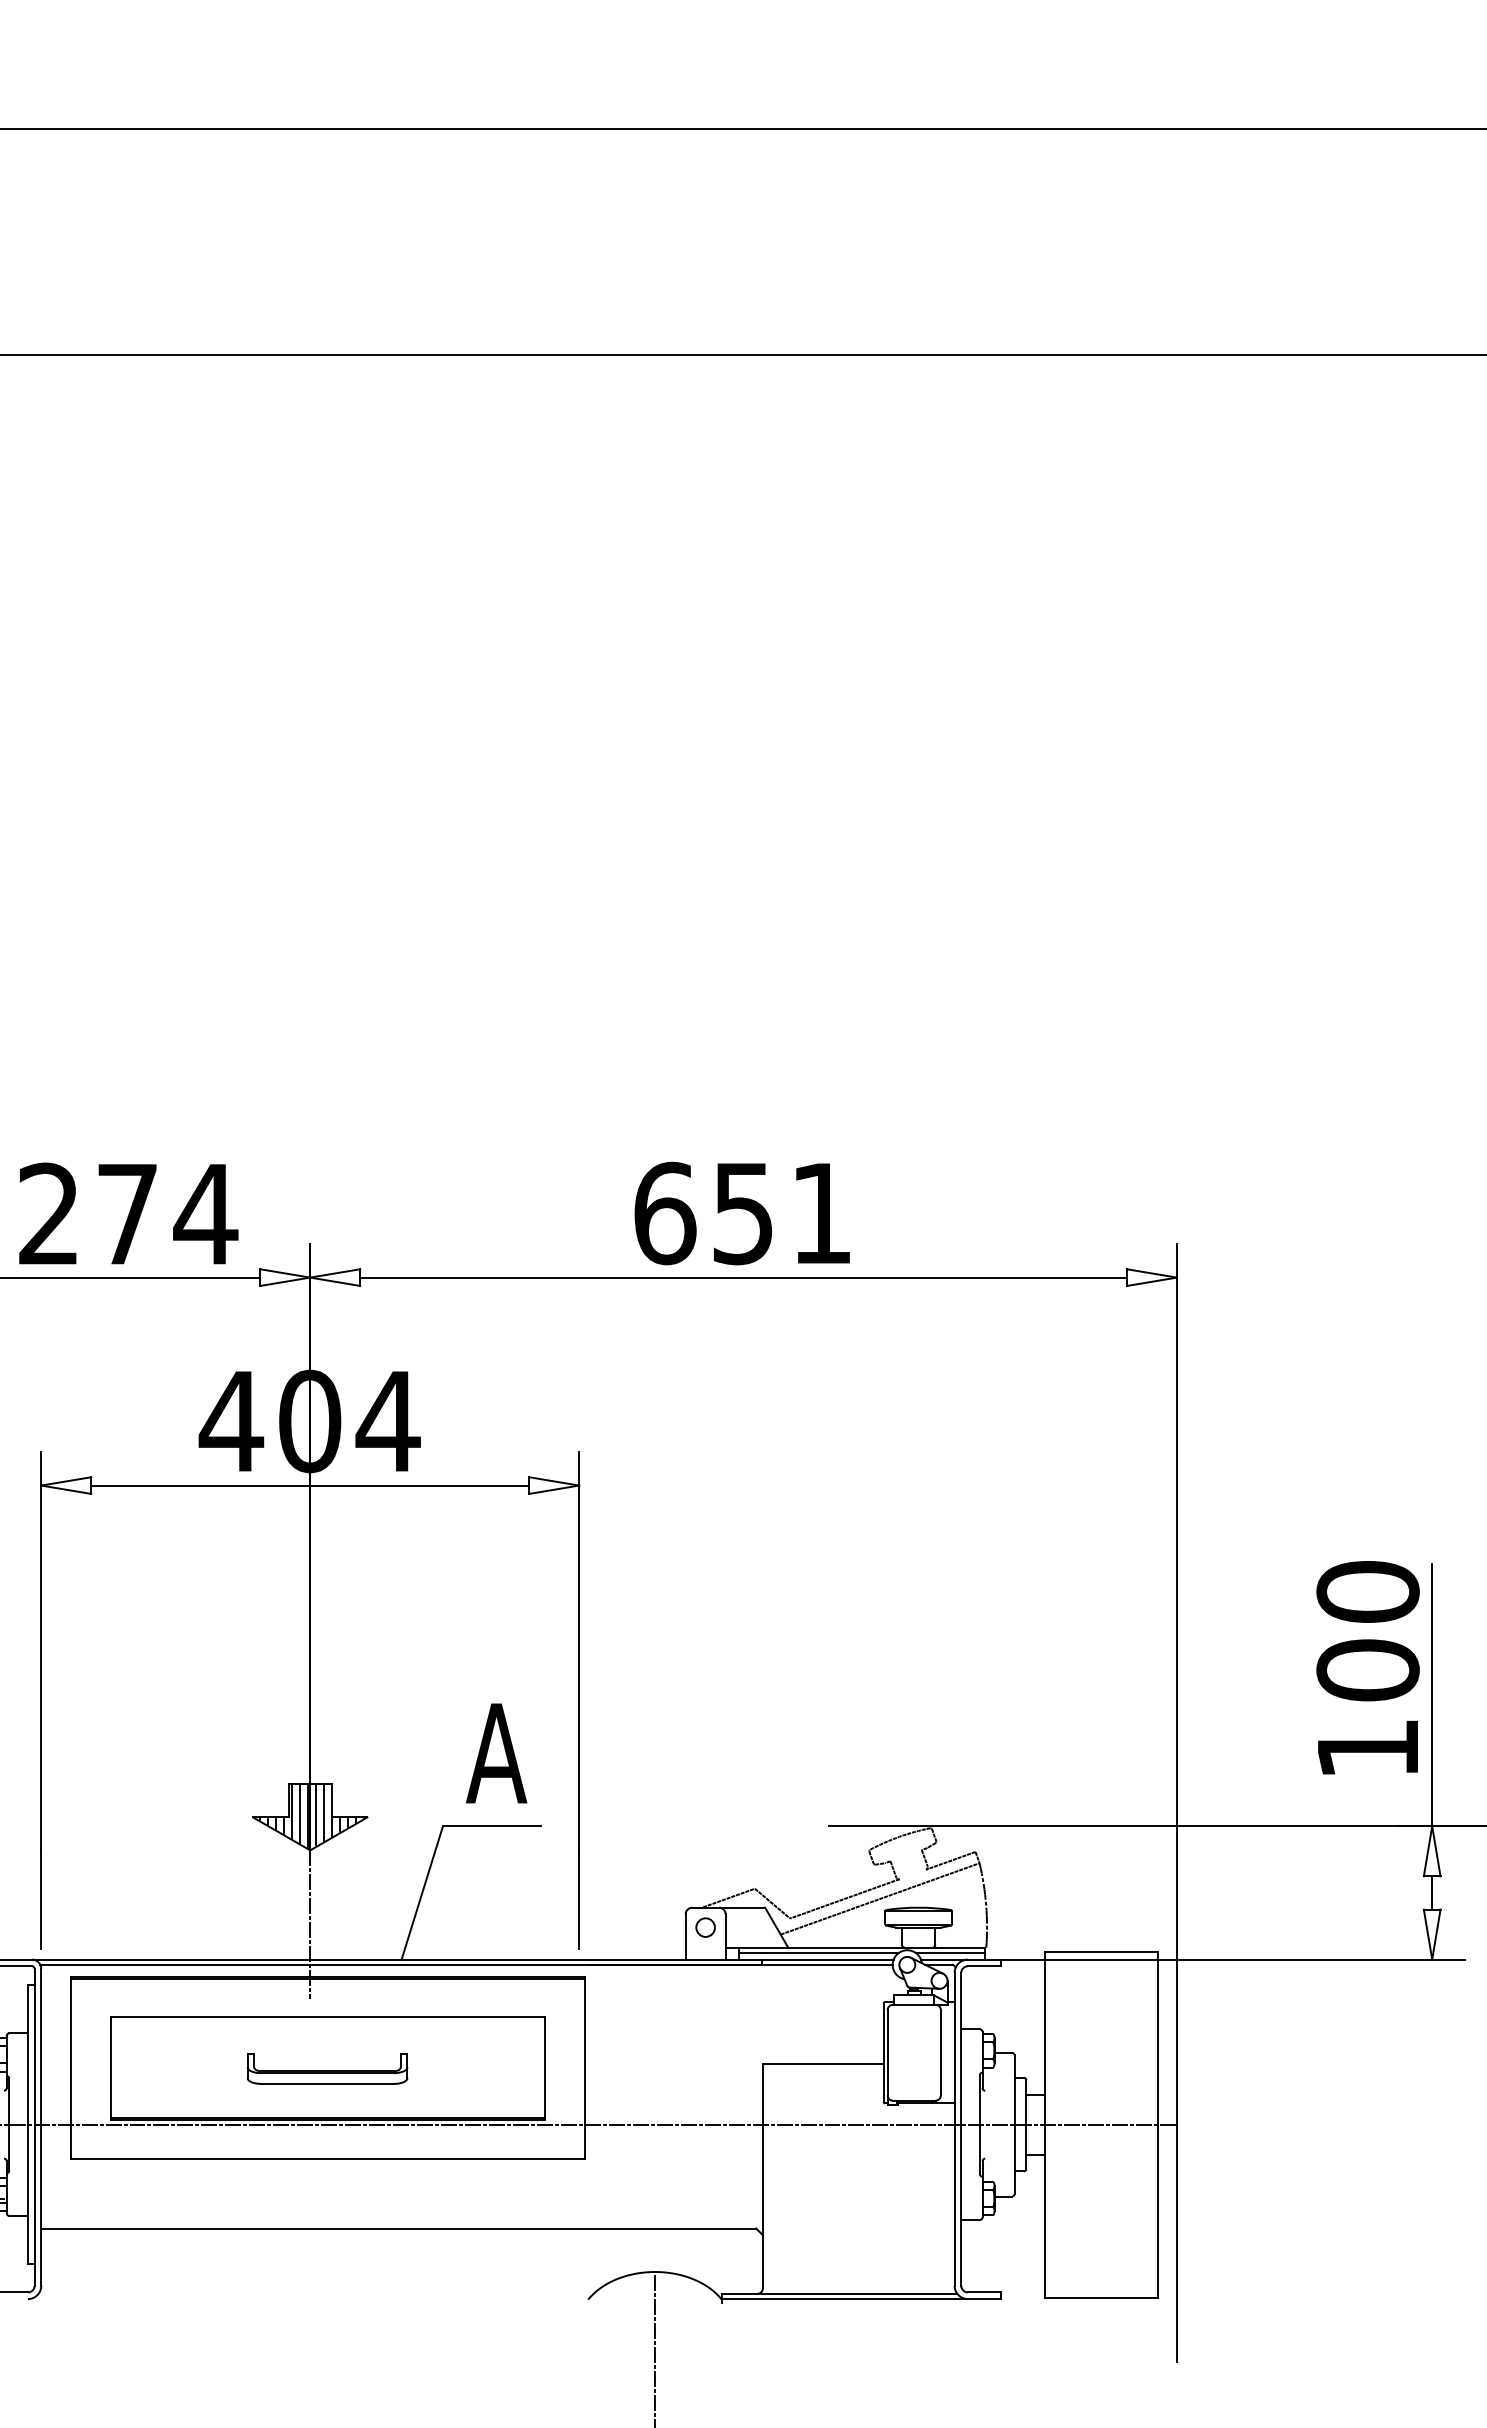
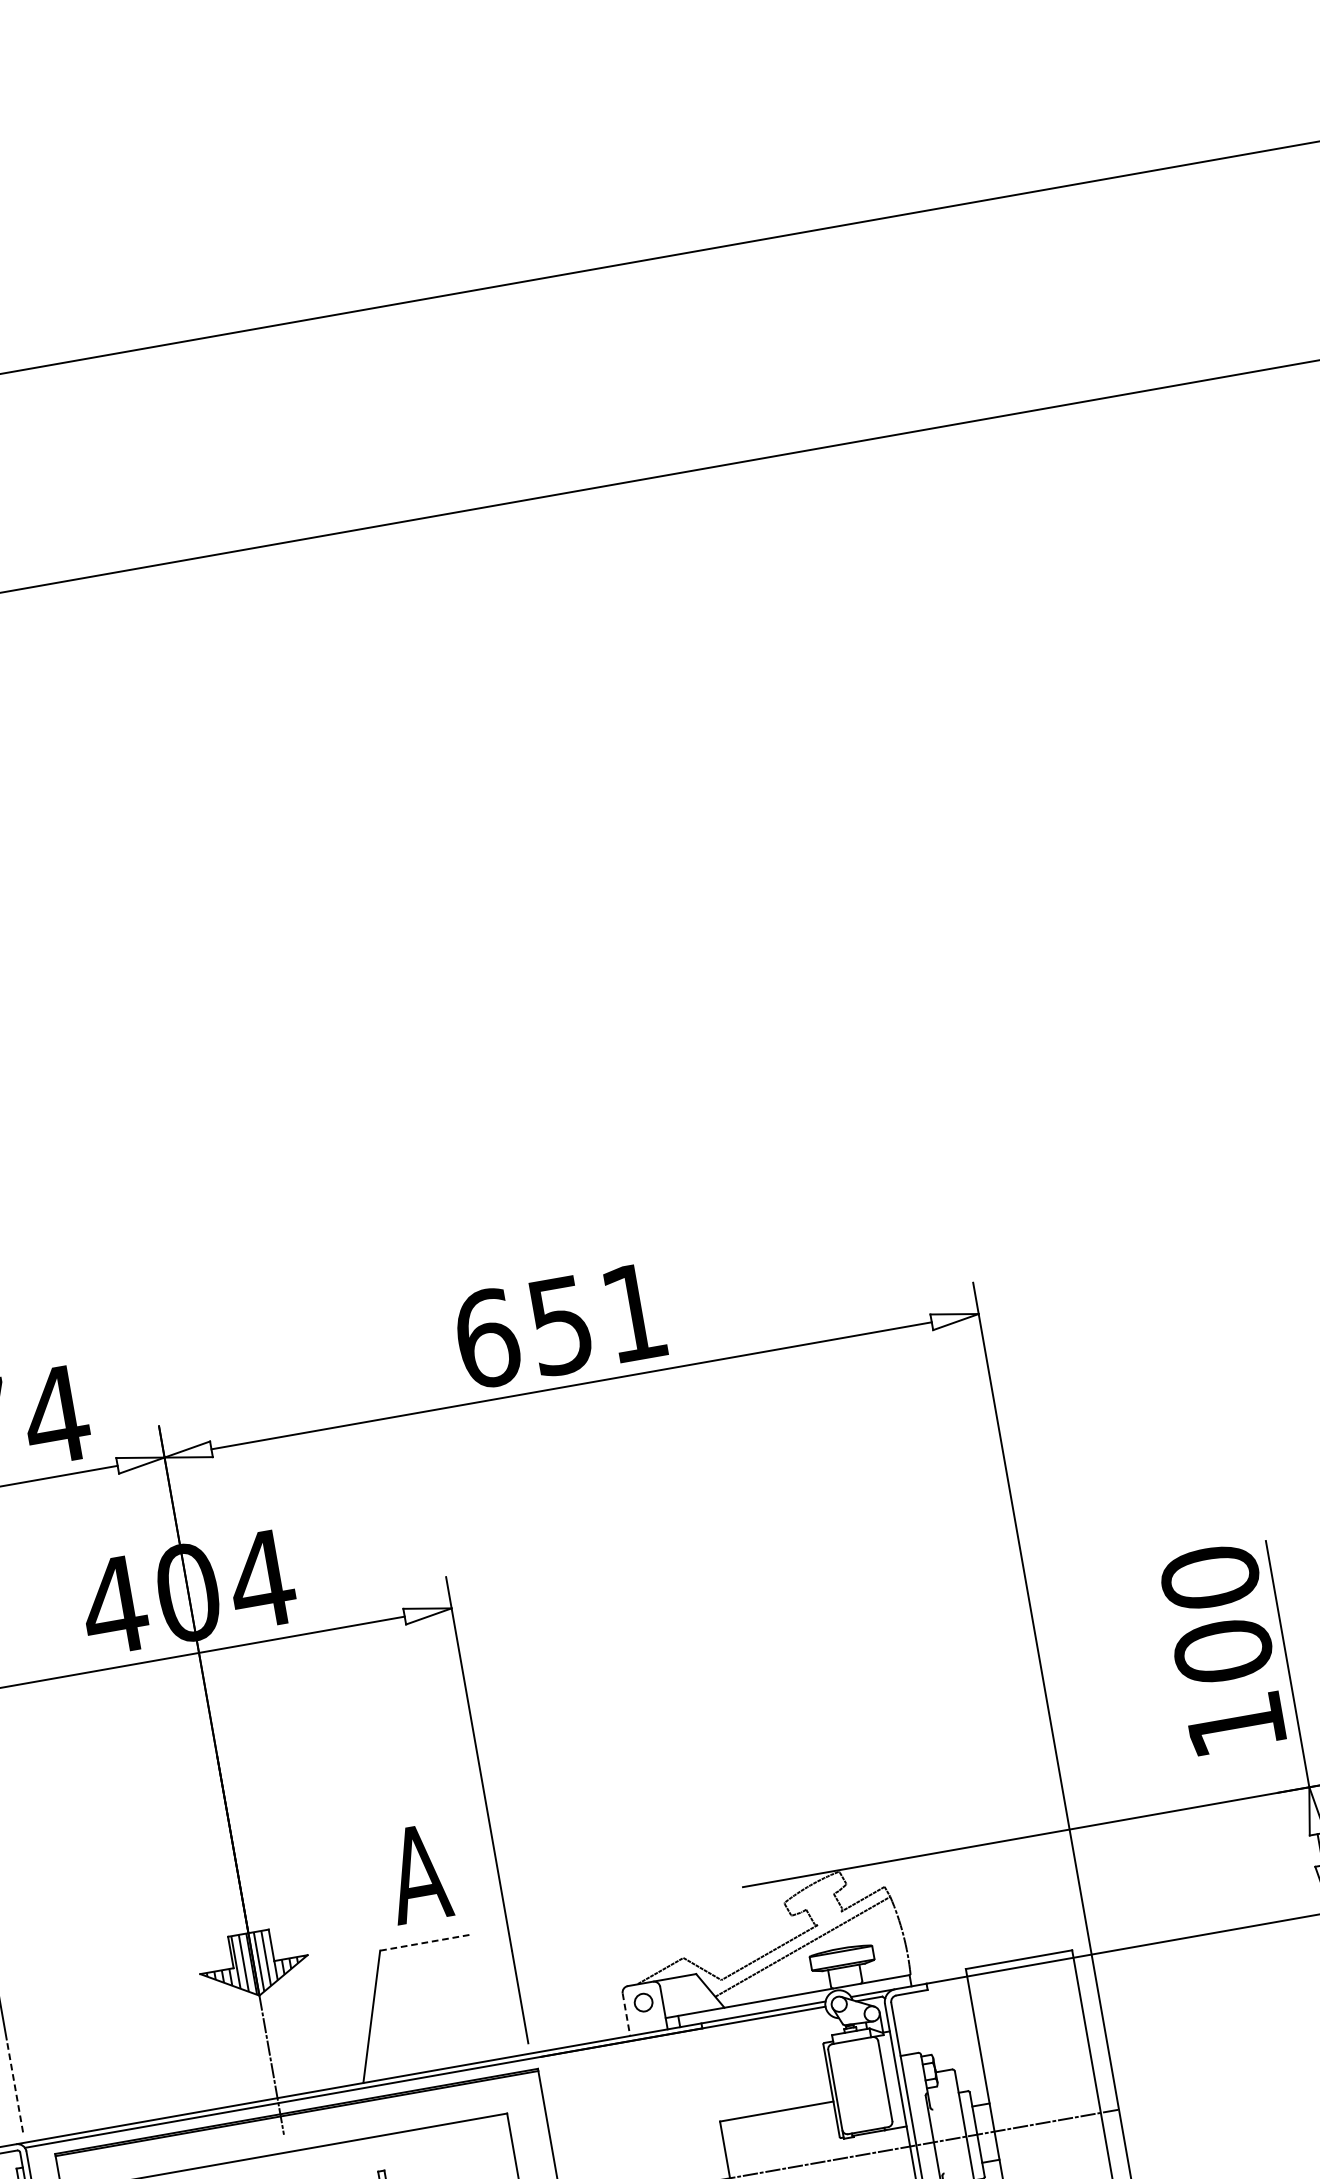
line: (492, 1826) -> (426, 1942), solid -> dashed
line: (41, 1899) -> (15, 2086), solid -> dashed
line: (685, 1936) -> (626, 2014), solid -> dashed
line: (818, 1952) -> (753, 2007), removed
line: (950, 1952) -> (877, 1985), removed

